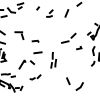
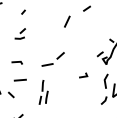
part: (49, 13) -> (20, 33), moved
part: (68, 37) -> (52, 58), moved

